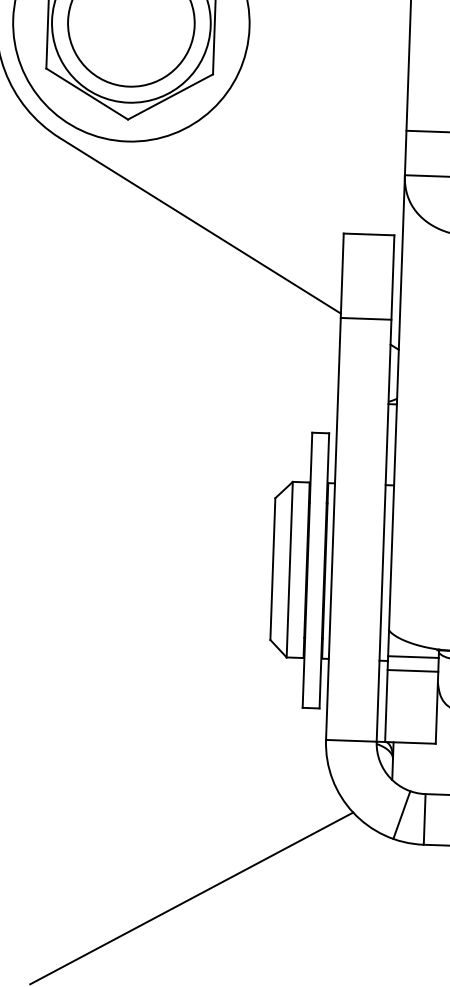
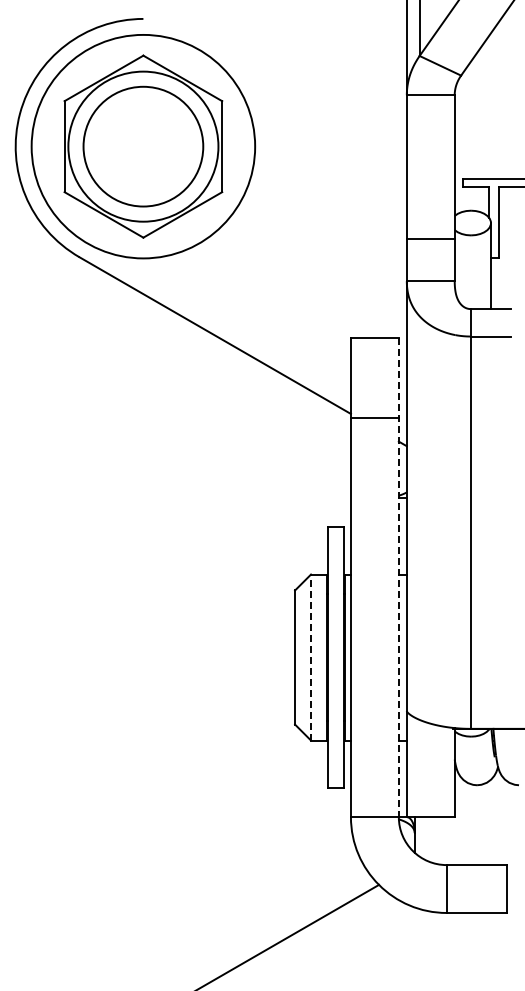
line: (385, 489) -> (398, 578), solid -> dashed
line: (290, 569) -> (311, 657), solid -> dashed
line: (413, 657) -> (430, 736), removed
line: (412, 671) -> (430, 749), removed
line: (401, 814) -> (424, 885), removed

